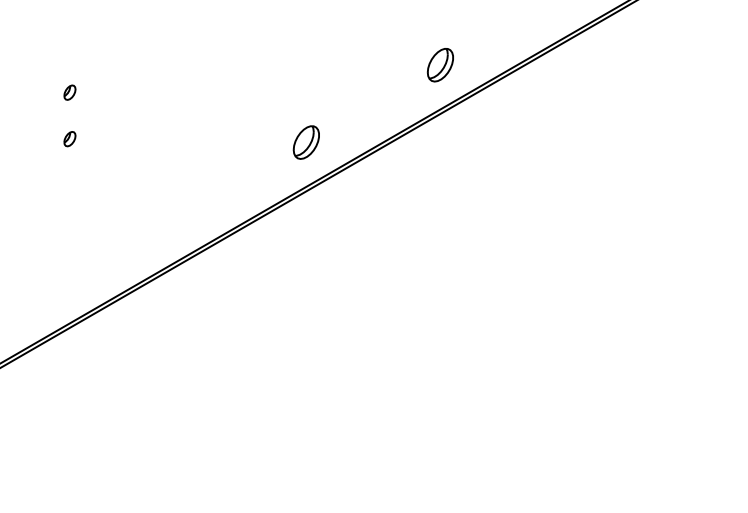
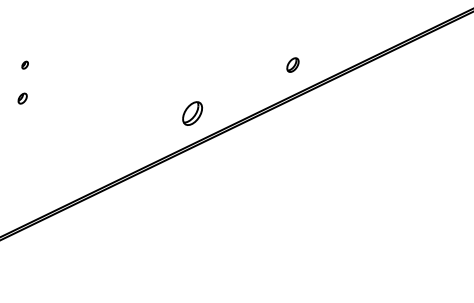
part: (439, 65) -> (292, 65), size x0.6
part: (69, 92) -> (24, 65), size x0.7

